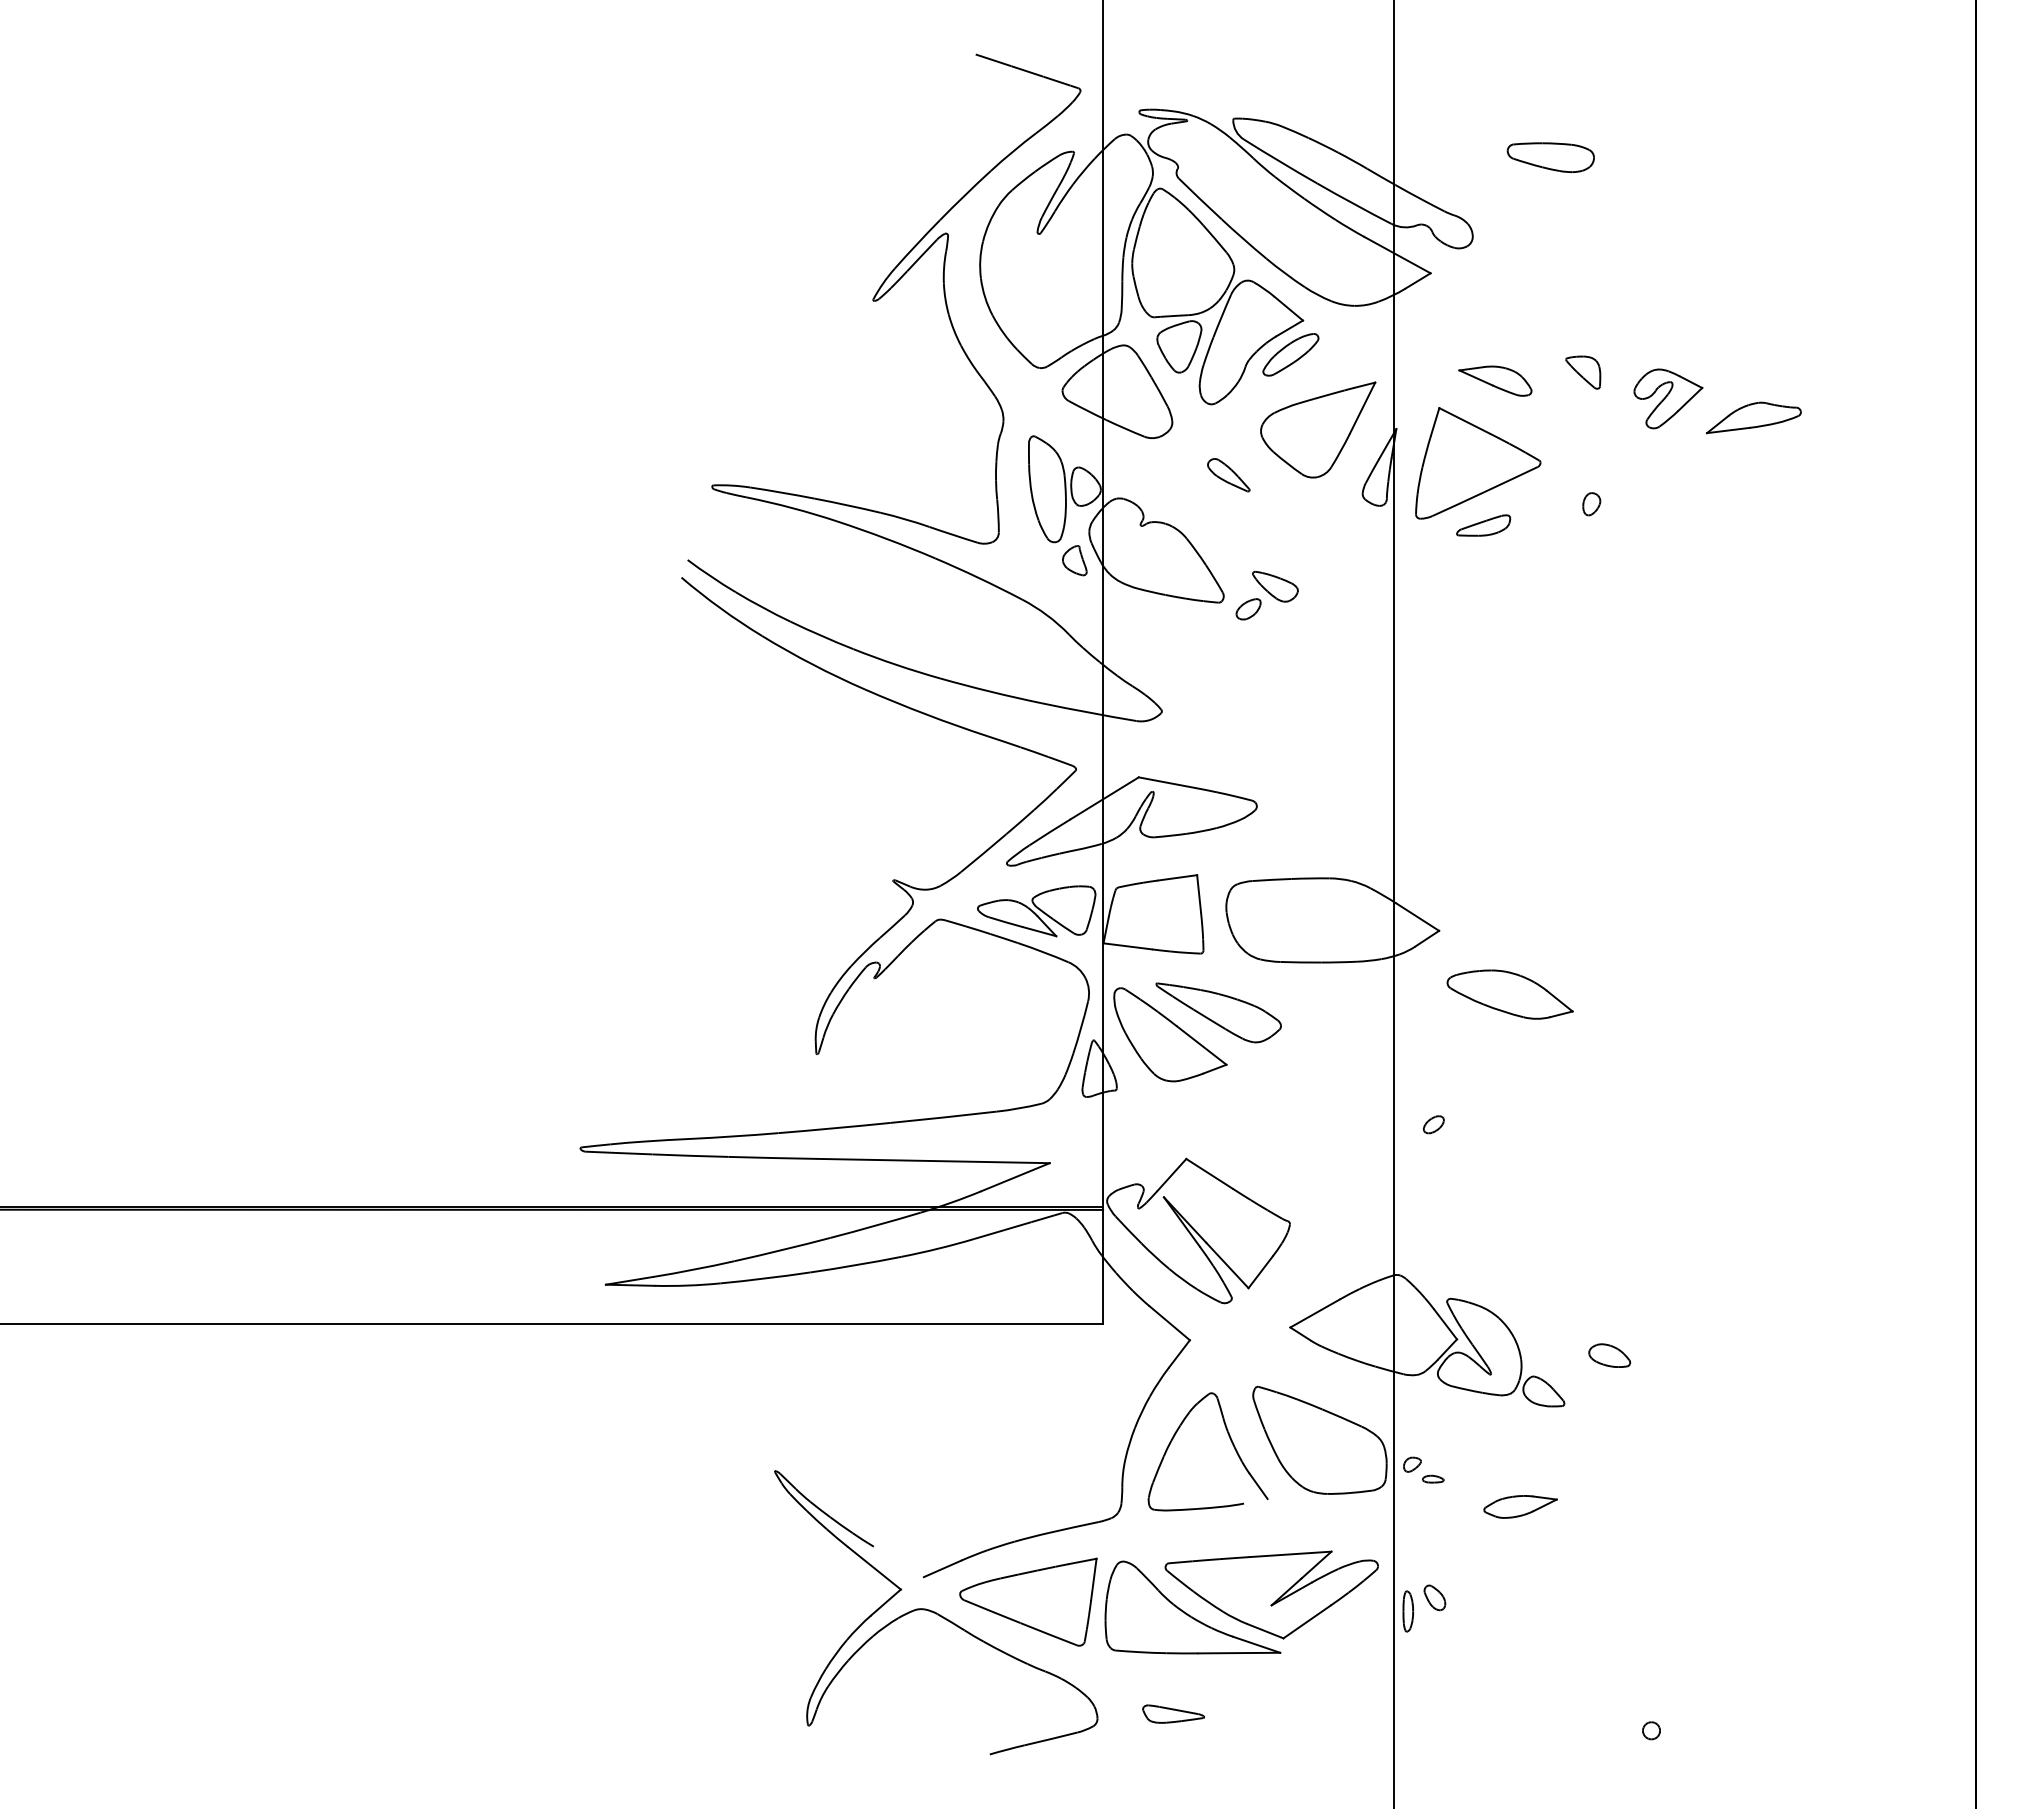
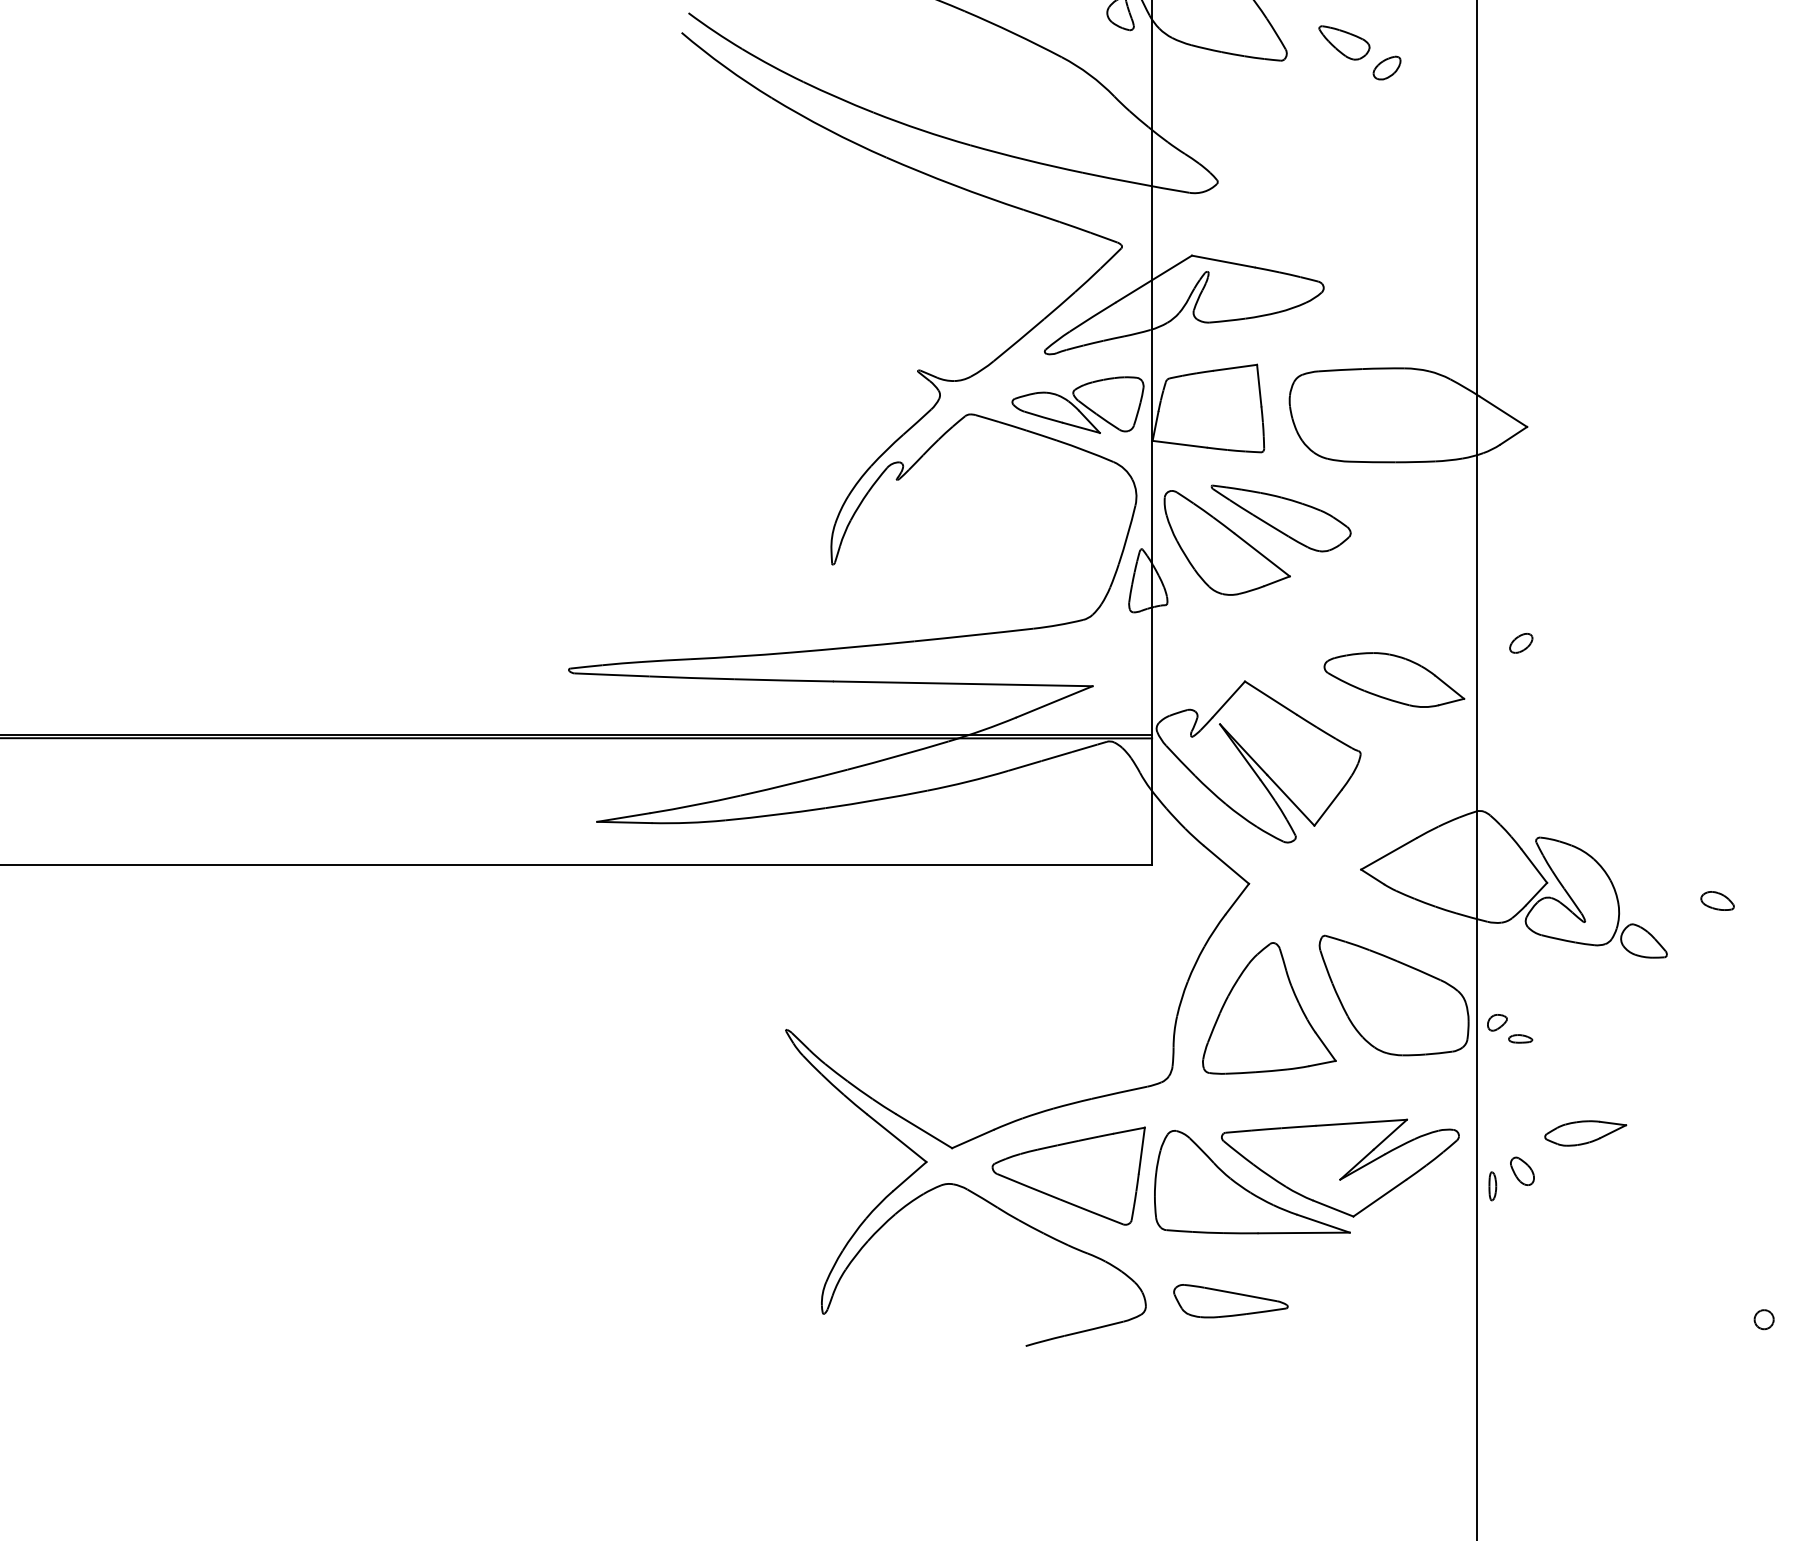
part: (1248, 609) -> (1386, 68), moved
part: (1509, 994) -> (1393, 679), moved
part: (1609, 1355) -> (1717, 900), size x0.71
line: (1255, 1500) -> (1322, 1062), added
part: (1520, 1506) -> (1585, 1132), moved
line: (898, 1561) -> (923, 1130), added
part: (1408, 1610) -> (1492, 1185), size x0.62
part: (1173, 1713) -> (1230, 1300), size x1.67

